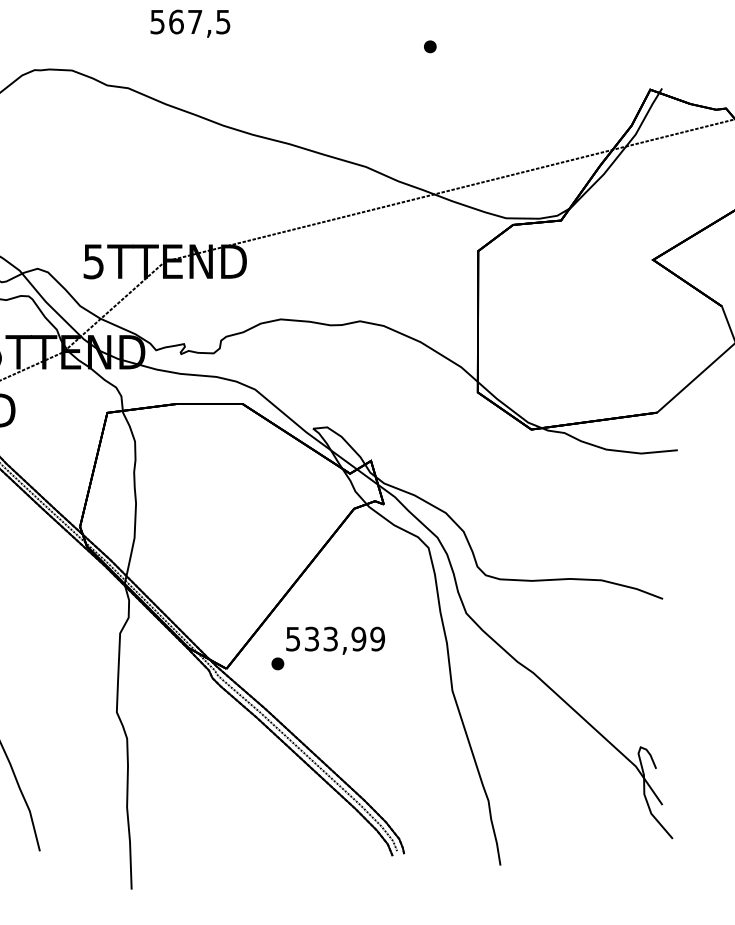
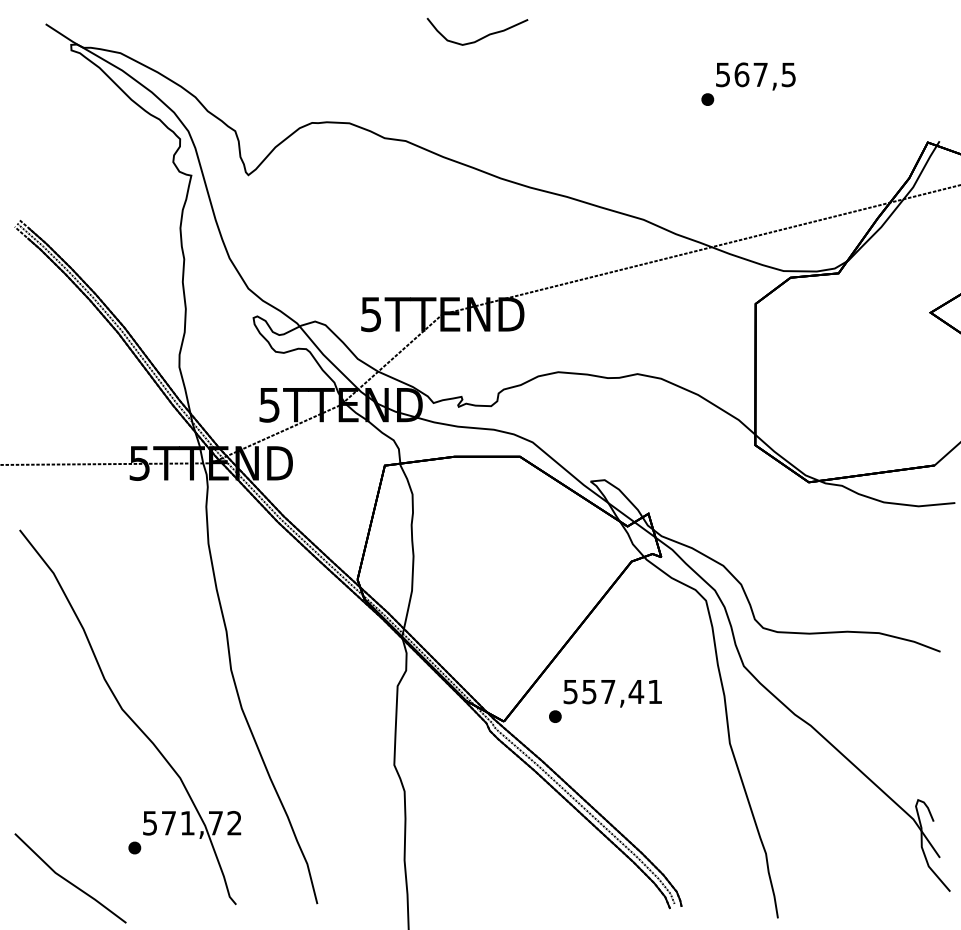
text: (190, 23) -> (755, 76), moved
text: (345, 638) -> (622, 691), 533,99 -> 557,41

